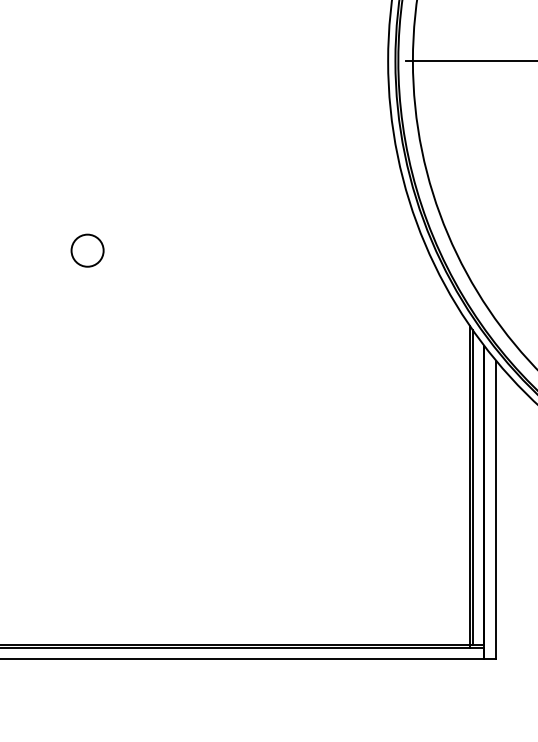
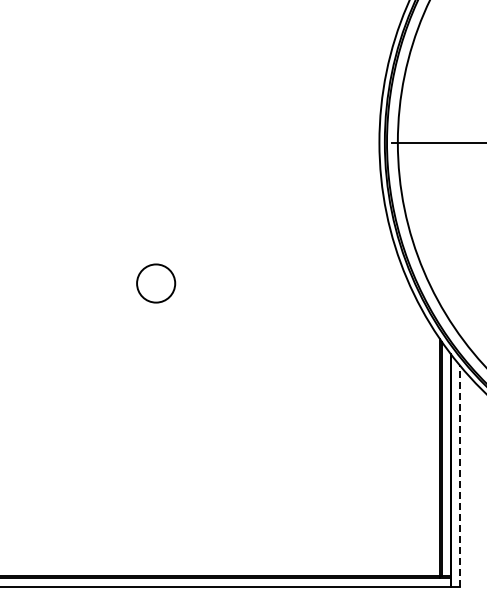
circle: (86, 250) -> (155, 283), size x1.6
line: (495, 510) -> (459, 476), solid -> dashed

